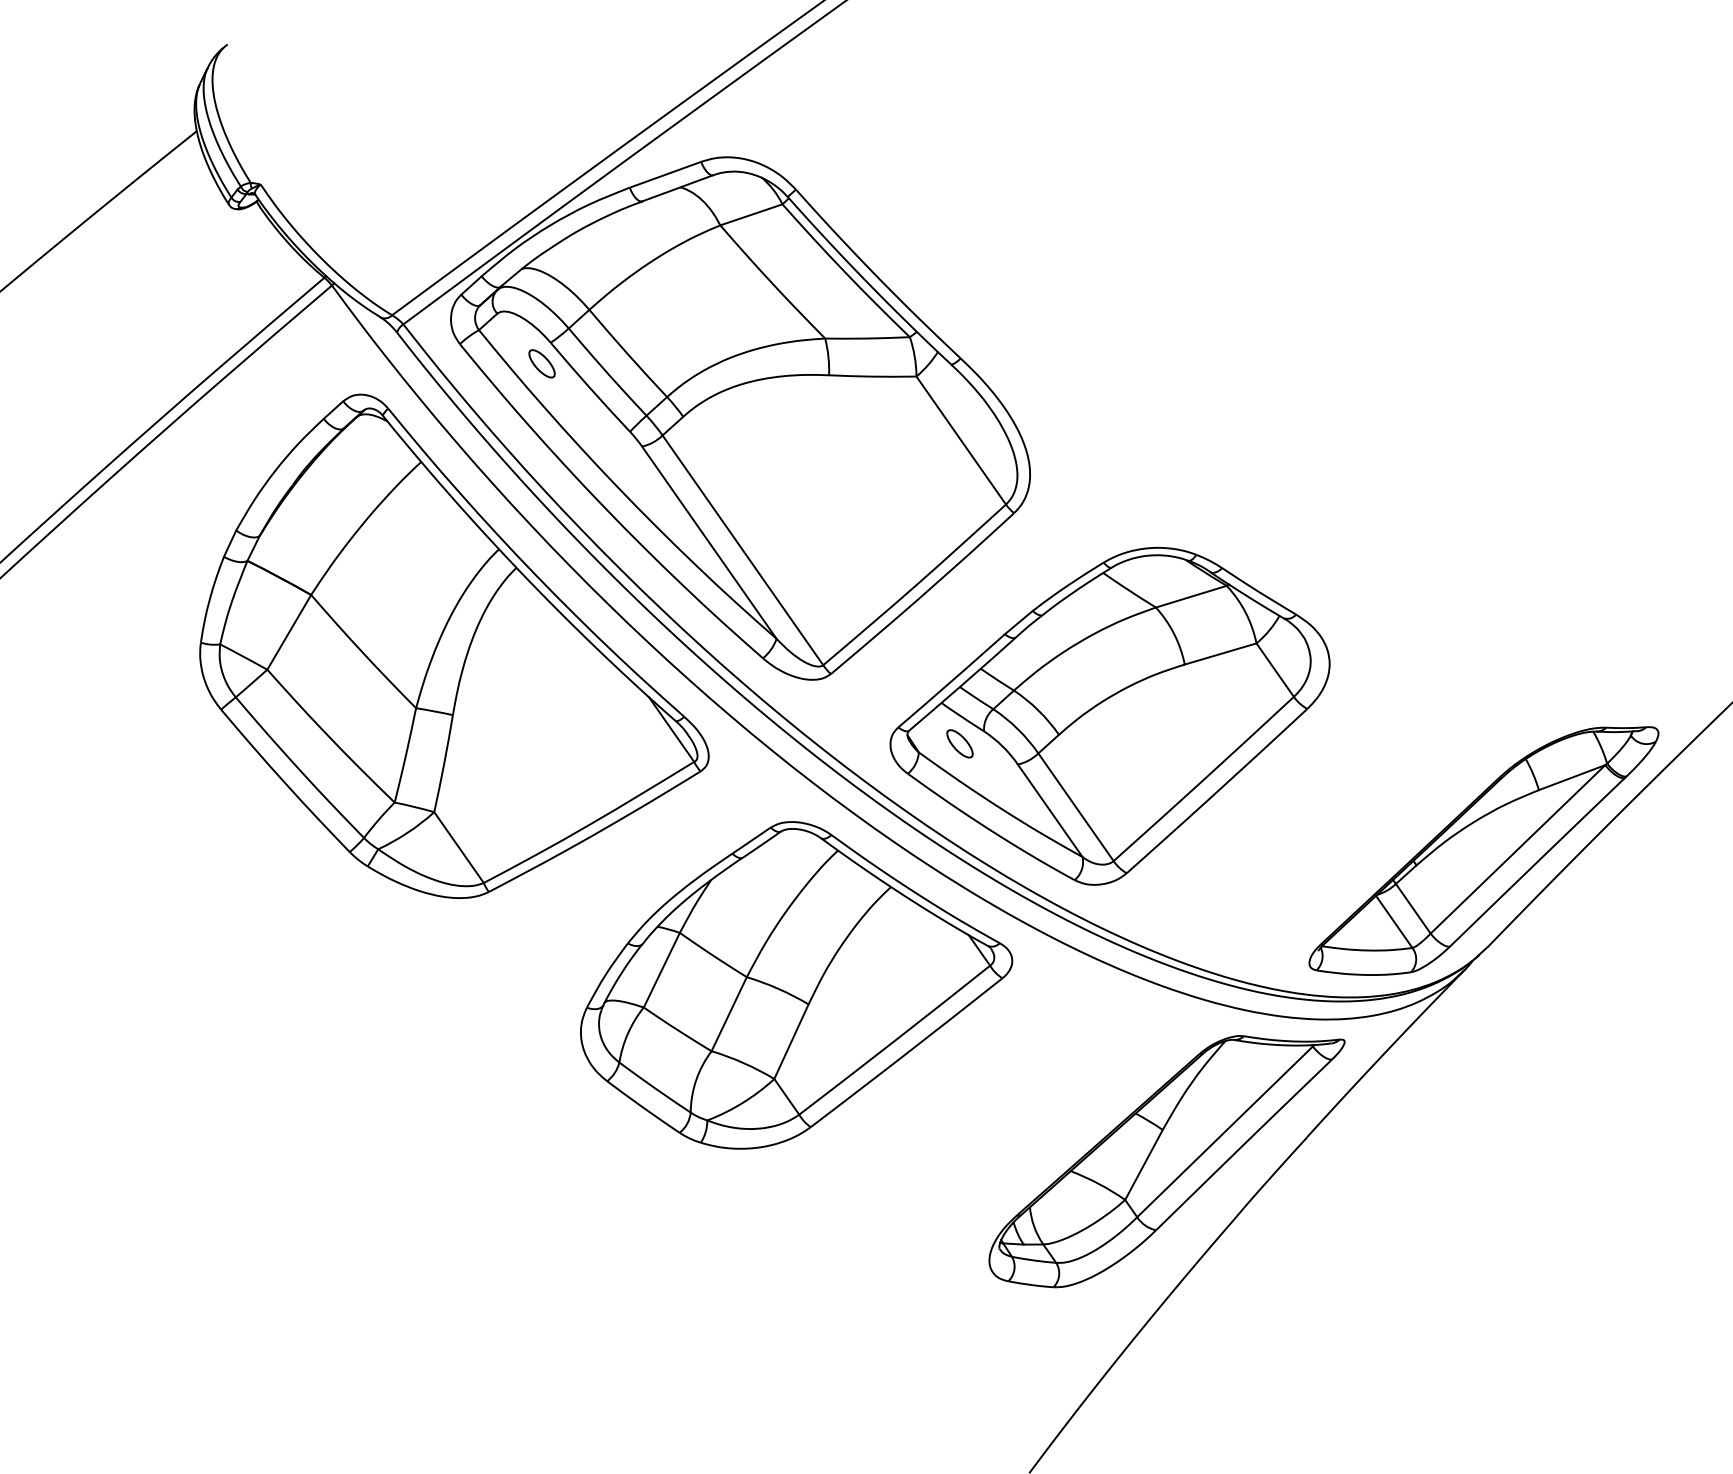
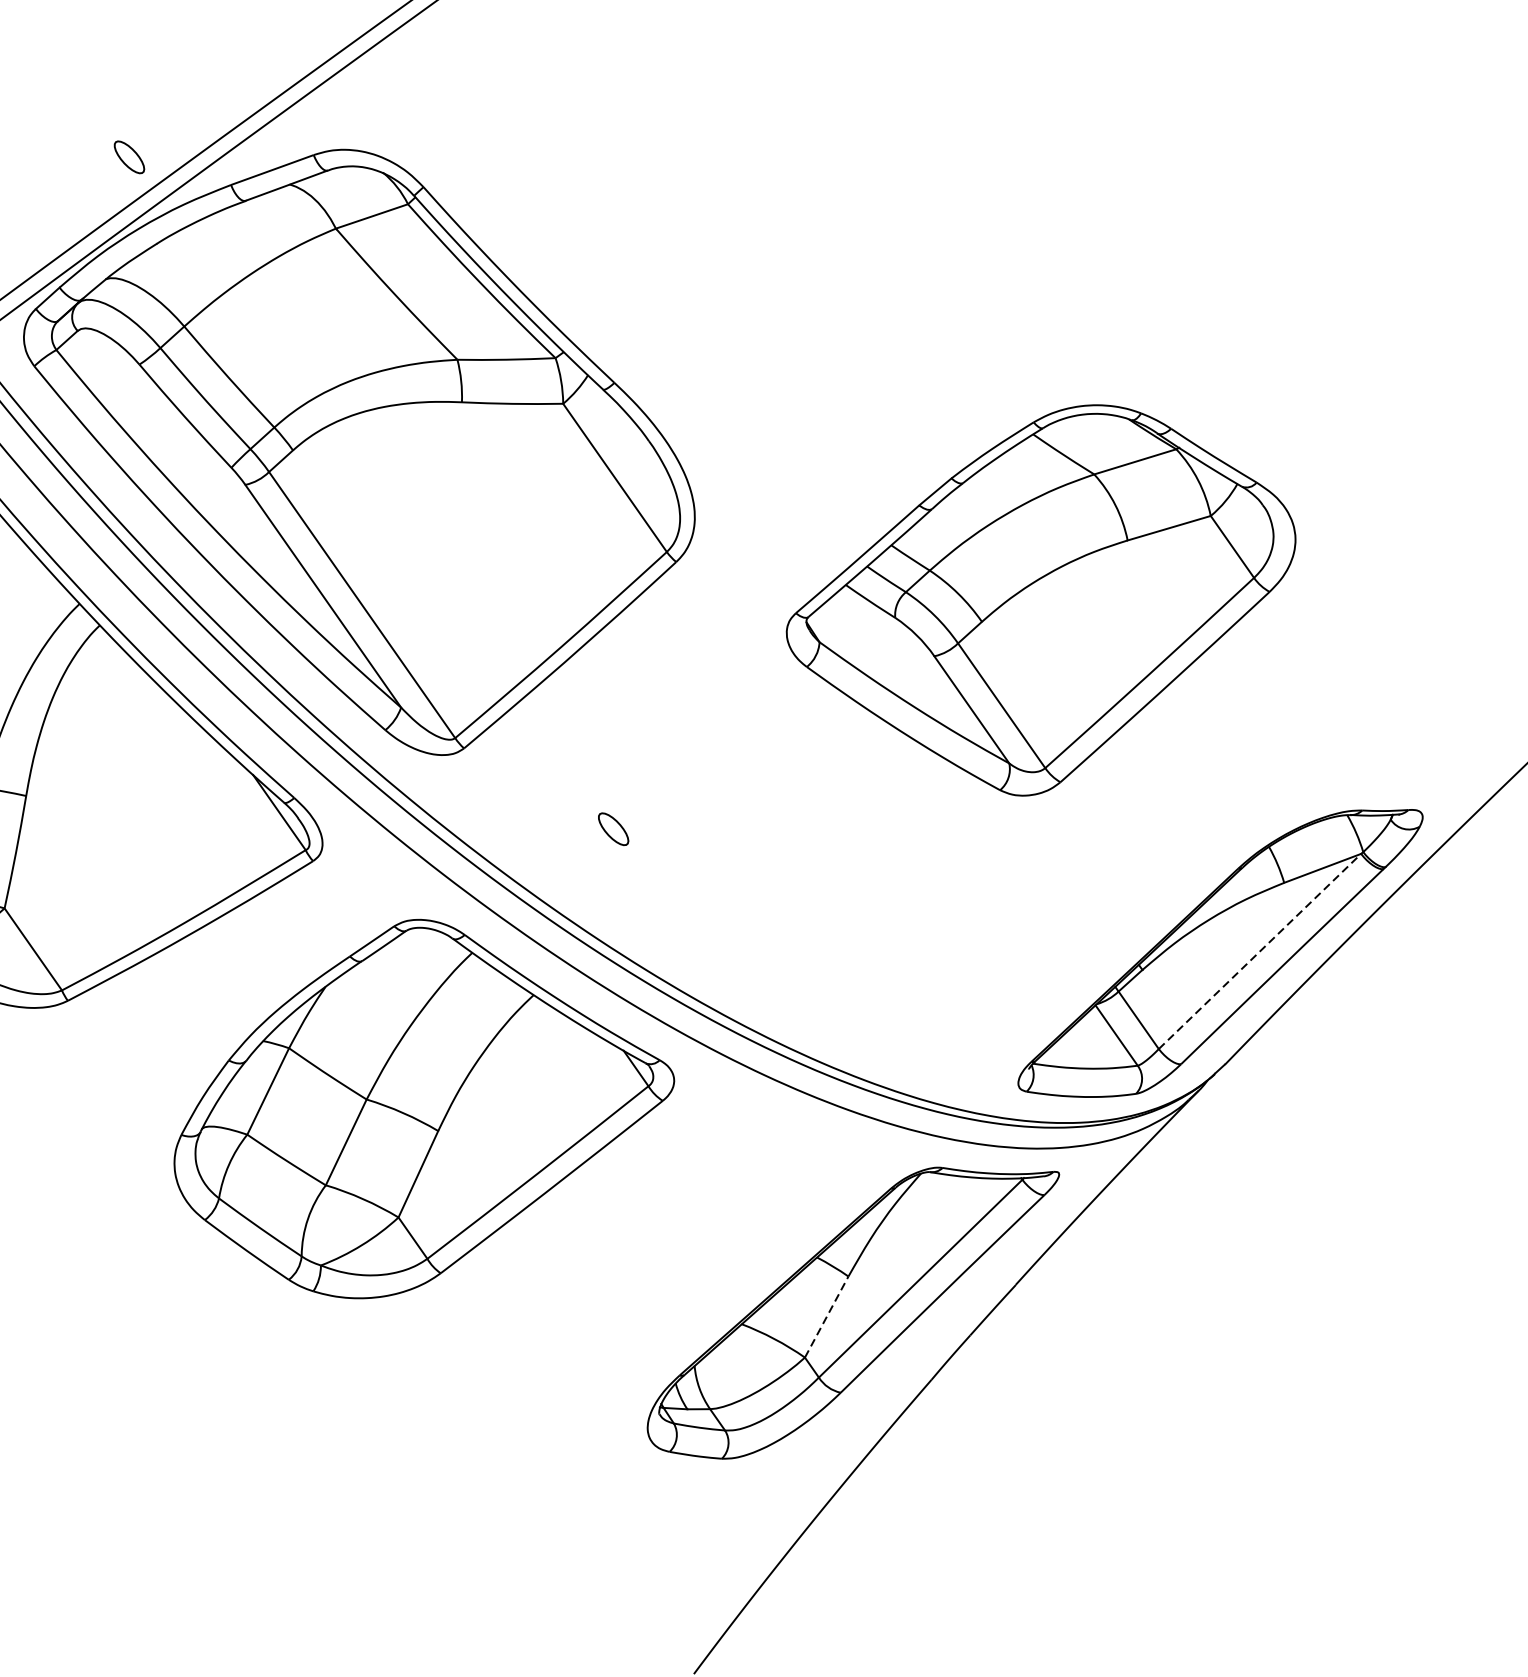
part: (541, 363) -> (128, 156), moved
part: (1109, 716) -> (1040, 600), moved
line: (1518, 849) -> (1260, 951), solid -> dashed
line: (1143, 1164) -> (826, 1316), solid -> dashed

